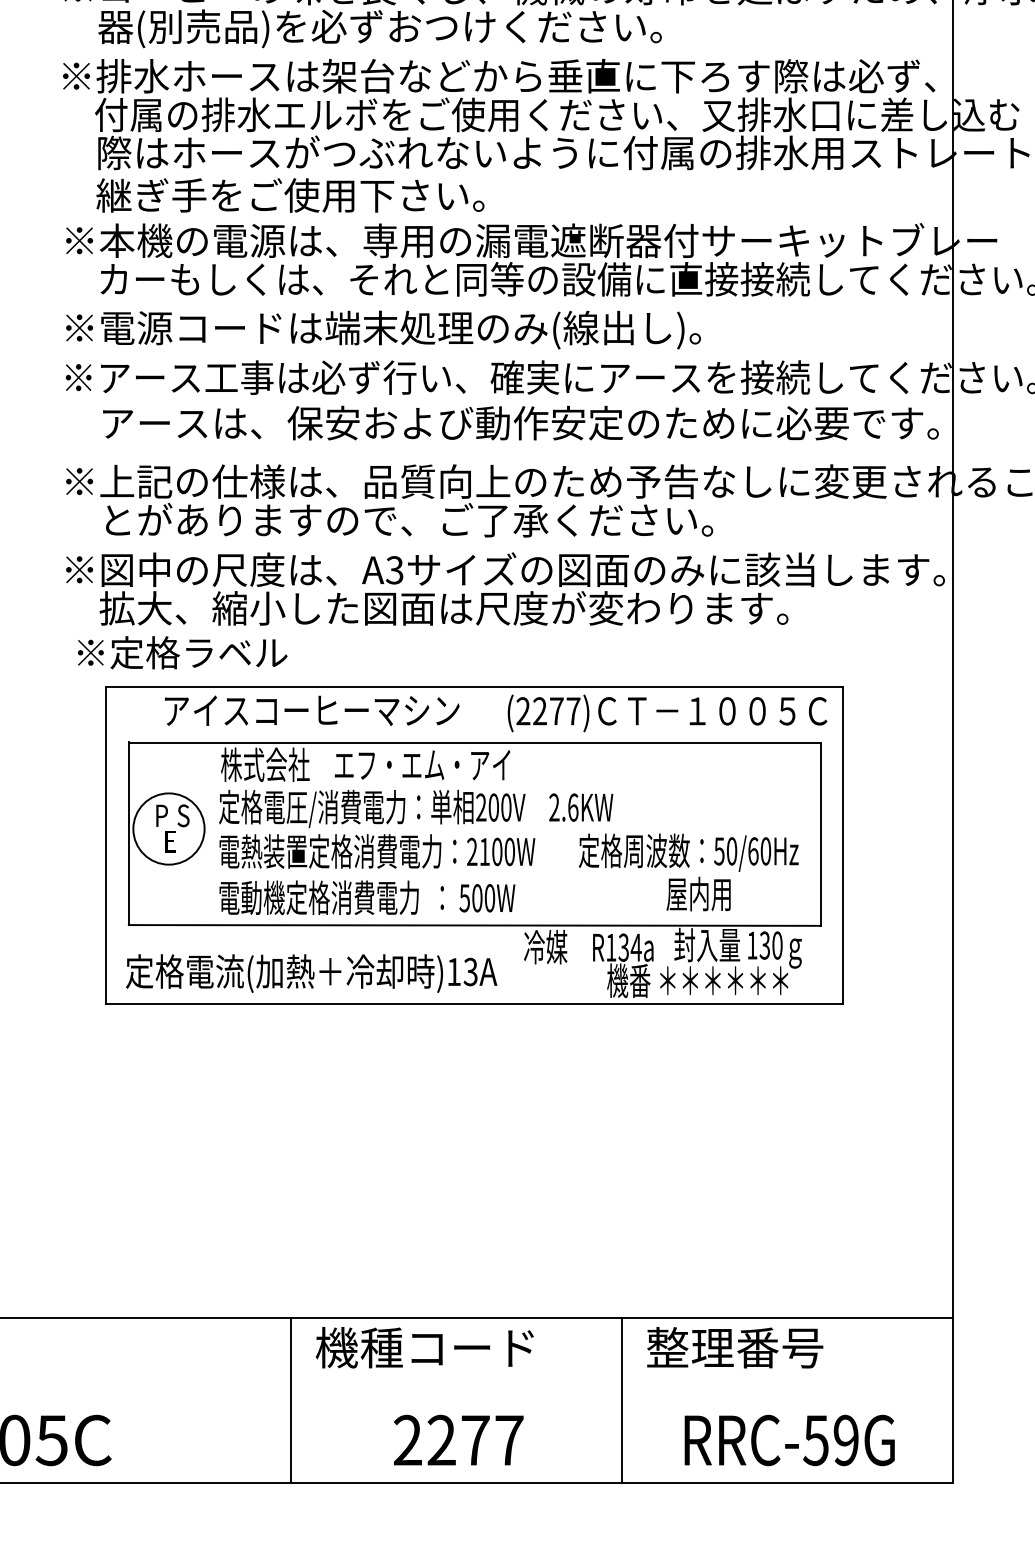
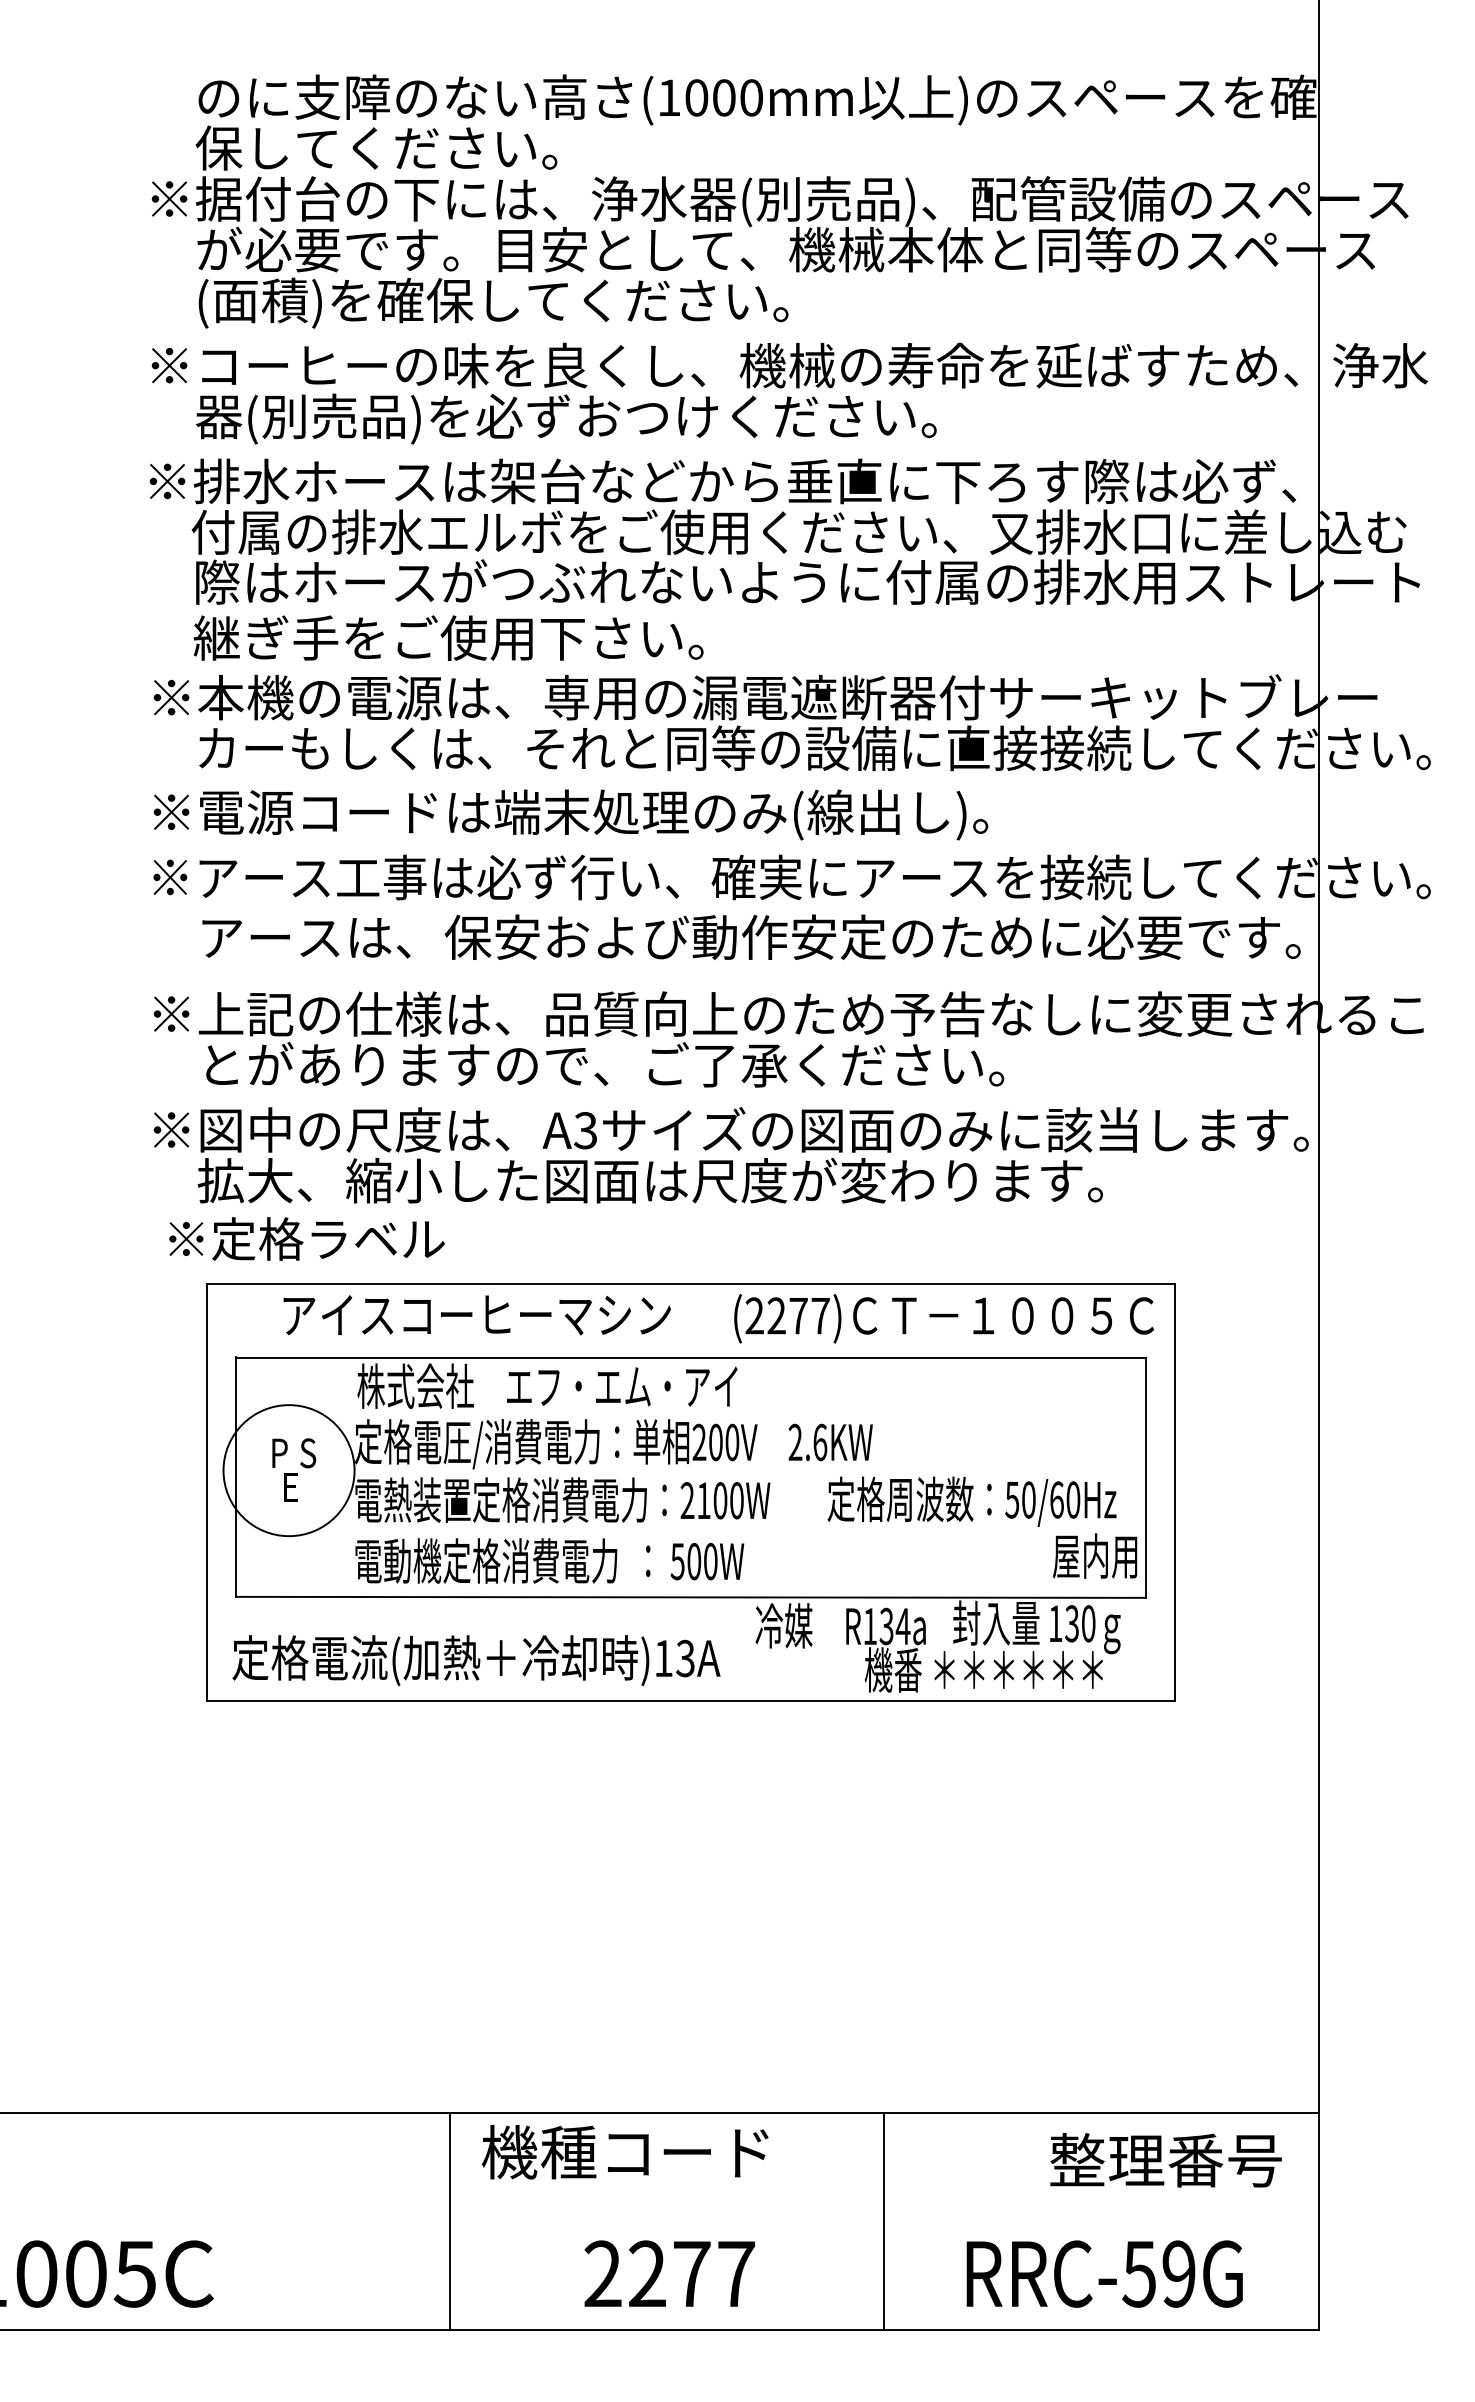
circle: (168, 828) -> (288, 1470), size x1.4
text: (698, 893) -> (1094, 1555), moved
text: (734, 1347) -> (1165, 2160), moved

